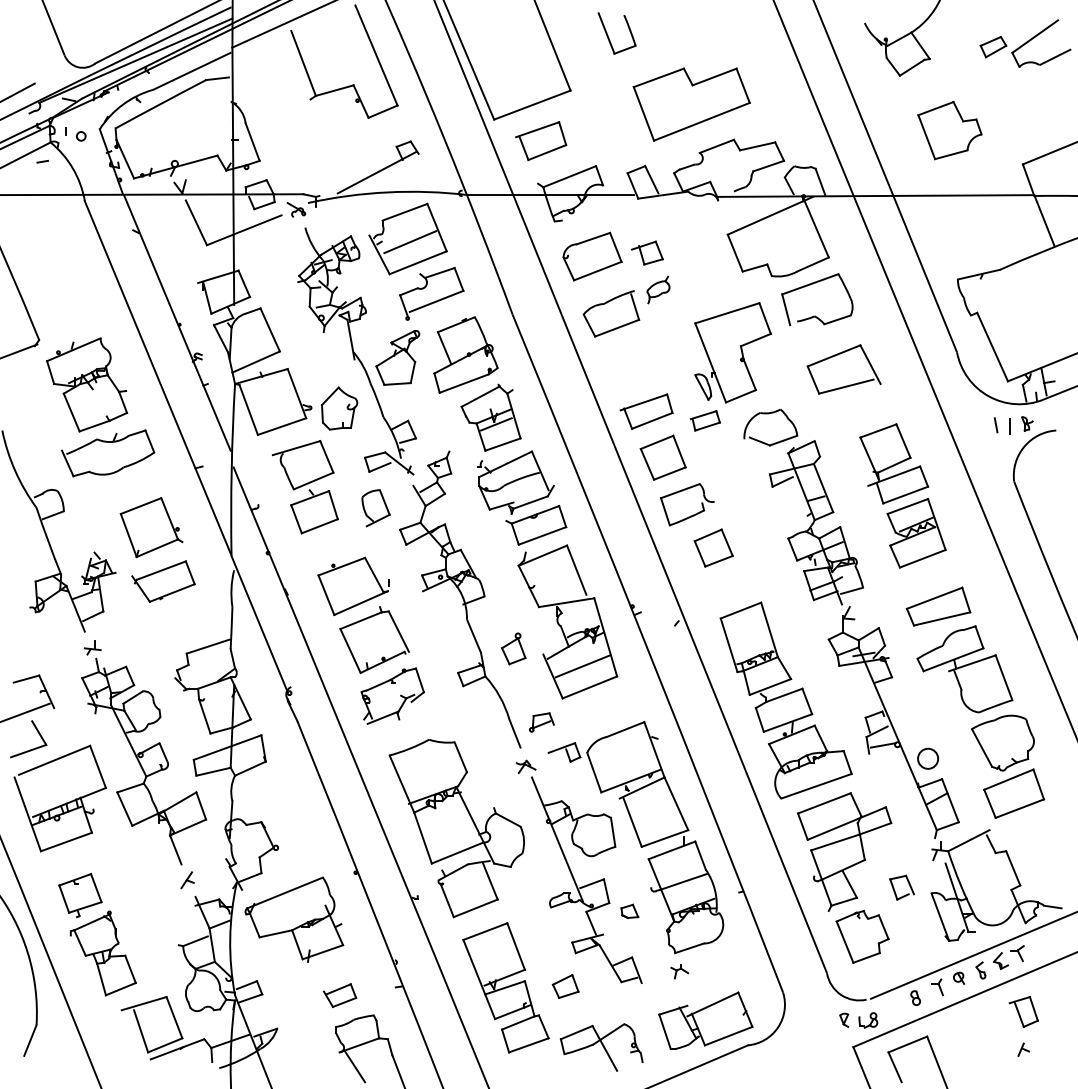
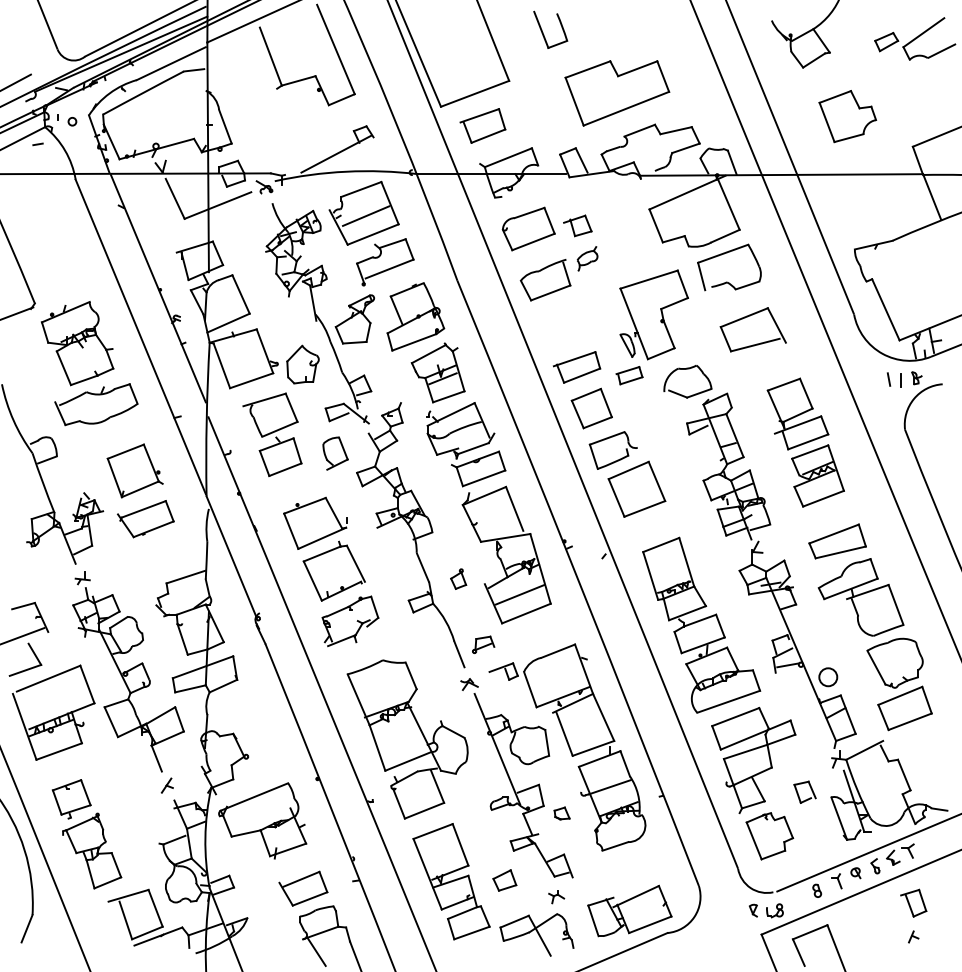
part: (713, 547) -> (636, 488), size x1.67
part: (513, 648) -> (458, 578), size x0.71
part: (679, 971) -> (556, 897), moved
part: (340, 995) -> (303, 888), size x1.67

